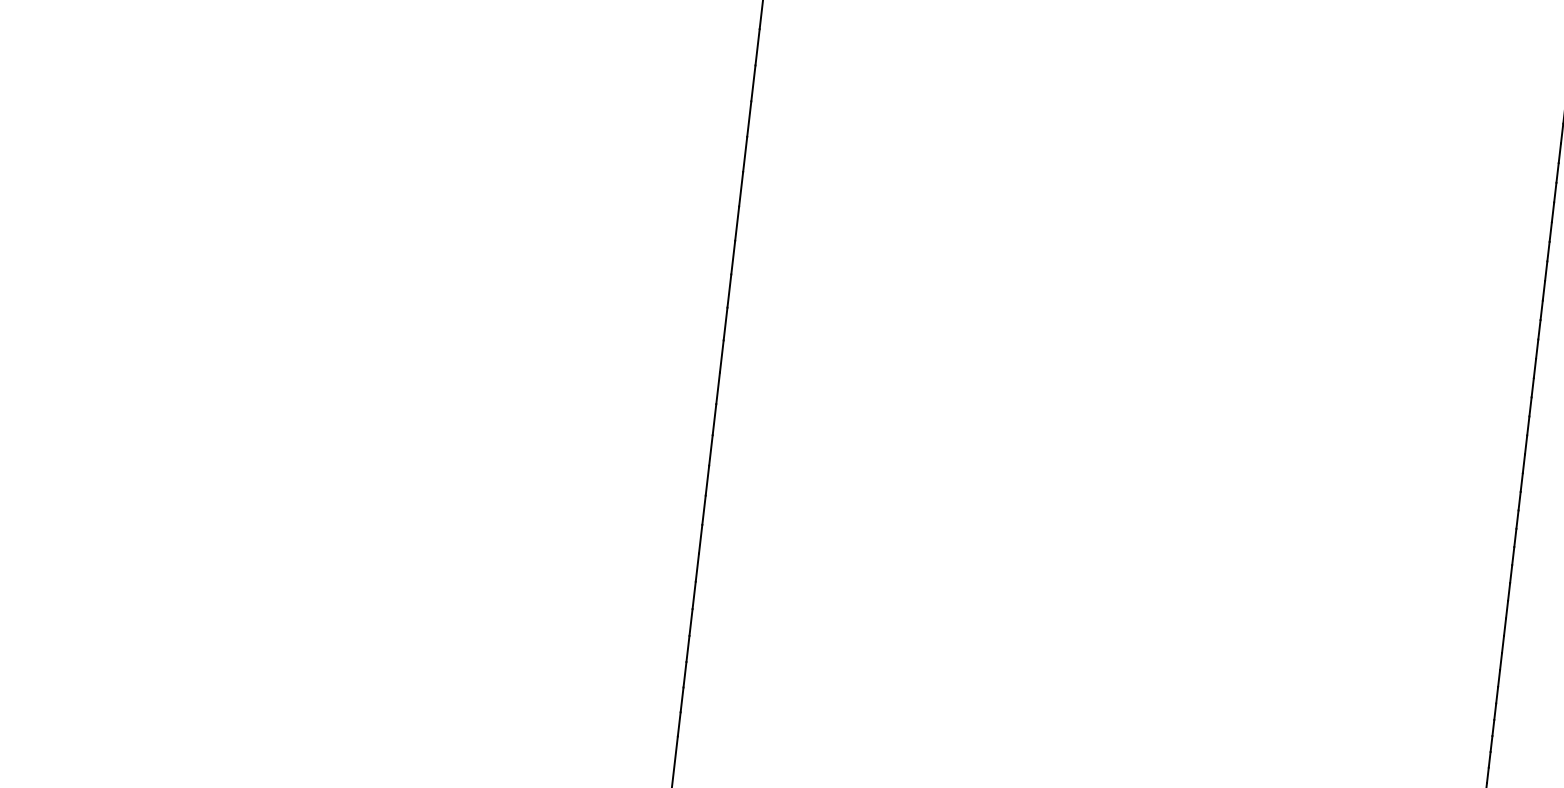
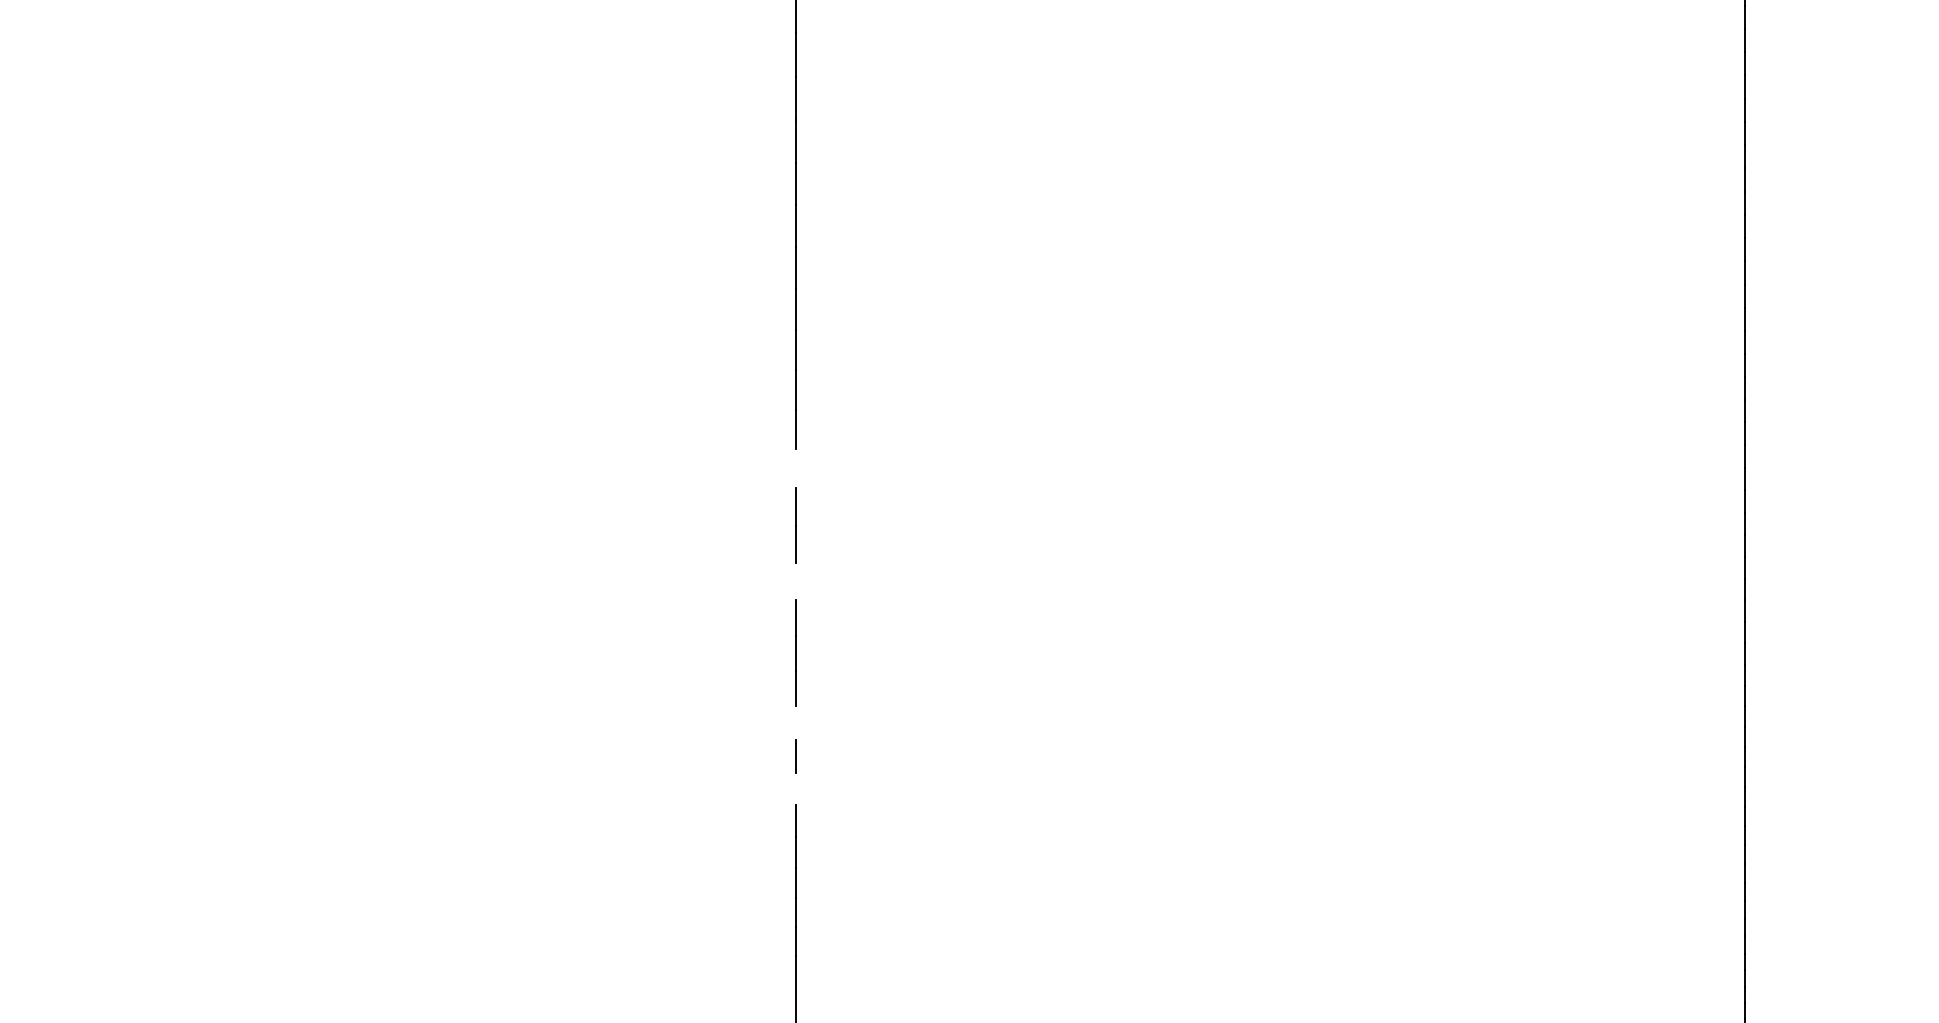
line: (725, 324) -> (795, 468), removed
line: (714, 419) -> (795, 581), removed
line: (700, 539) -> (795, 722), removed
line: (694, 594) -> (795, 788), removed

